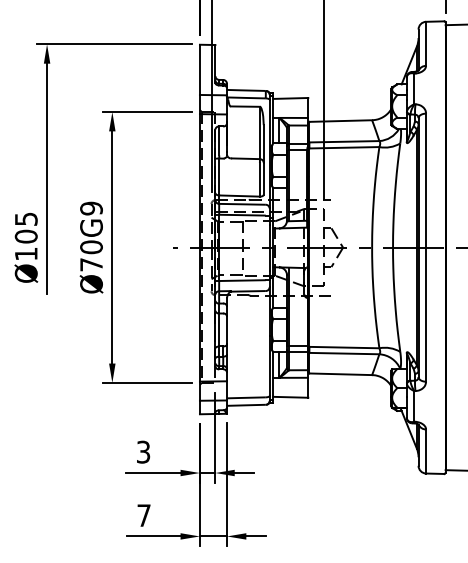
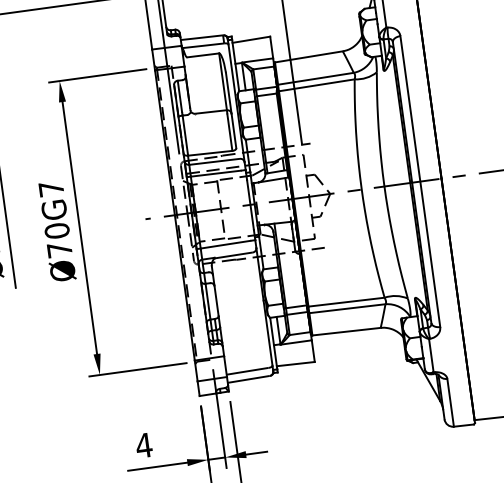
text: (91, 208) -> (51, 188), Ø70G9 -> Ø70G7
text: (143, 451) -> (143, 444), 3 -> 4

